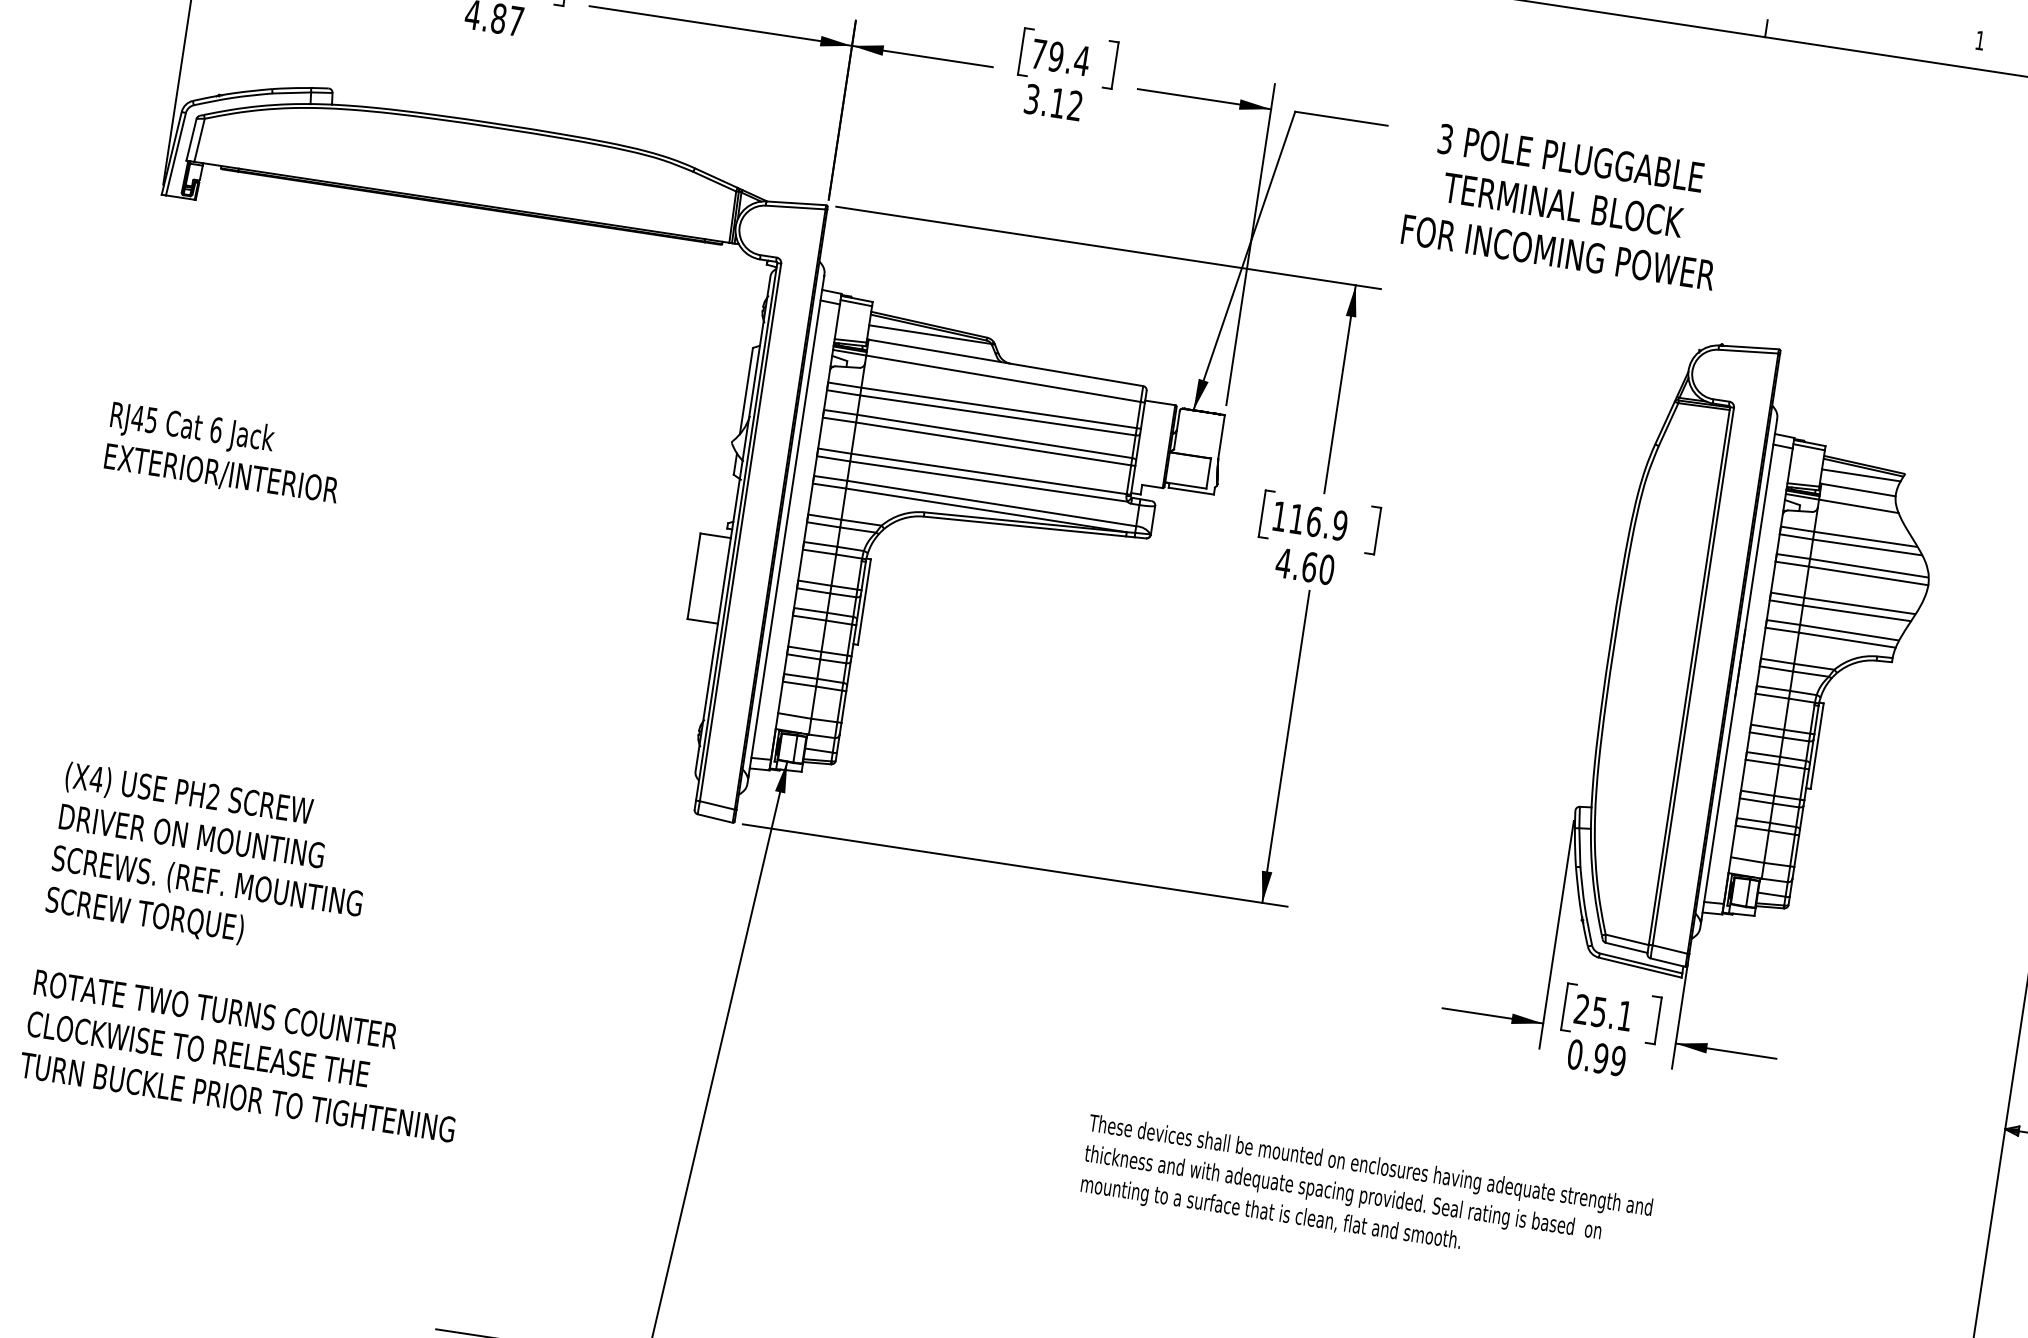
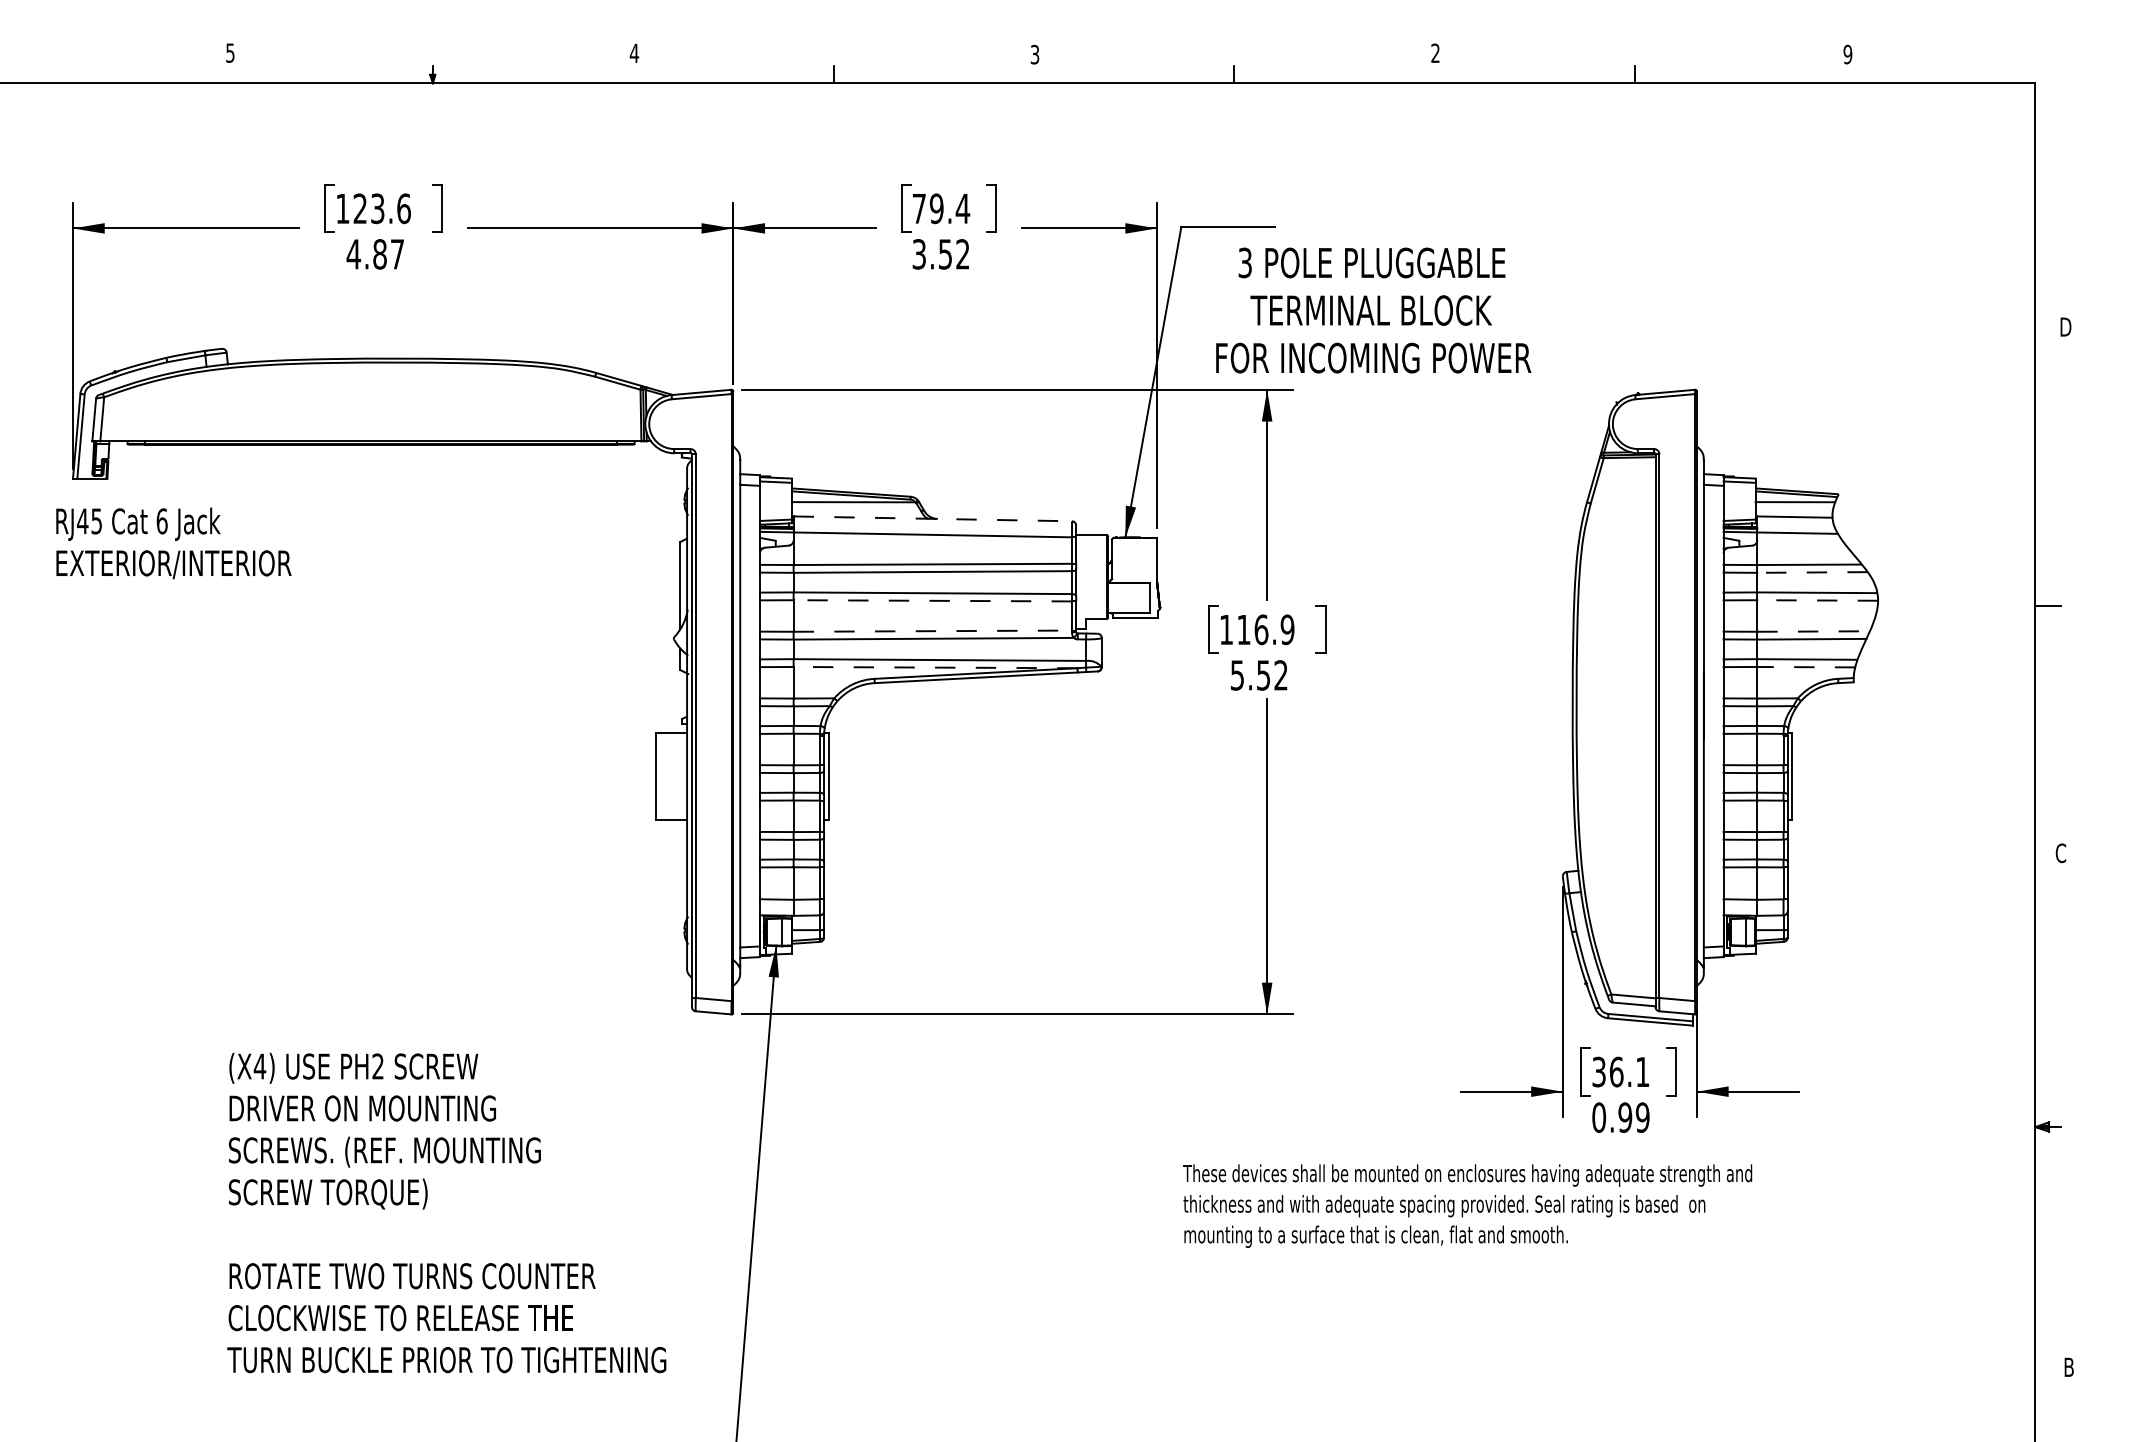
text: (1979, 40) -> (1847, 54), 1 -> 9
text: (1057, 103) -> (945, 254), 3.12 -> 3.52
text: (1565, 205) -> (1373, 310), moved
line: (1006, 362) -> (933, 518), solid -> dashed
line: (994, 443) -> (933, 600), solid -> dashed
text: (224, 453) -> (173, 543), moved
line: (988, 474) -> (932, 631), solid -> dashed
line: (987, 510) -> (936, 667), solid -> dashed
line: (1867, 547) -> (1812, 572), solid -> dashed
text: (1305, 566) -> (1259, 675), 4.60 -> 5.52
line: (1868, 575) -> (1817, 600), solid -> dashed
line: (1860, 606) -> (1814, 631), solid -> dashed
line: (1847, 640) -> (1806, 667), solid -> dashed
text: (259, 951) -> (446, 1212), moved
text: (1590, 1010) -> (1607, 1071), 25.1 -> 36.1
text: (1365, 1196) -> (1467, 1205), moved

